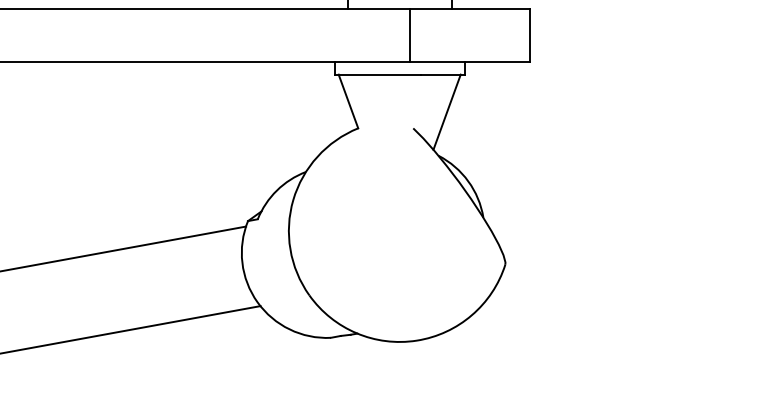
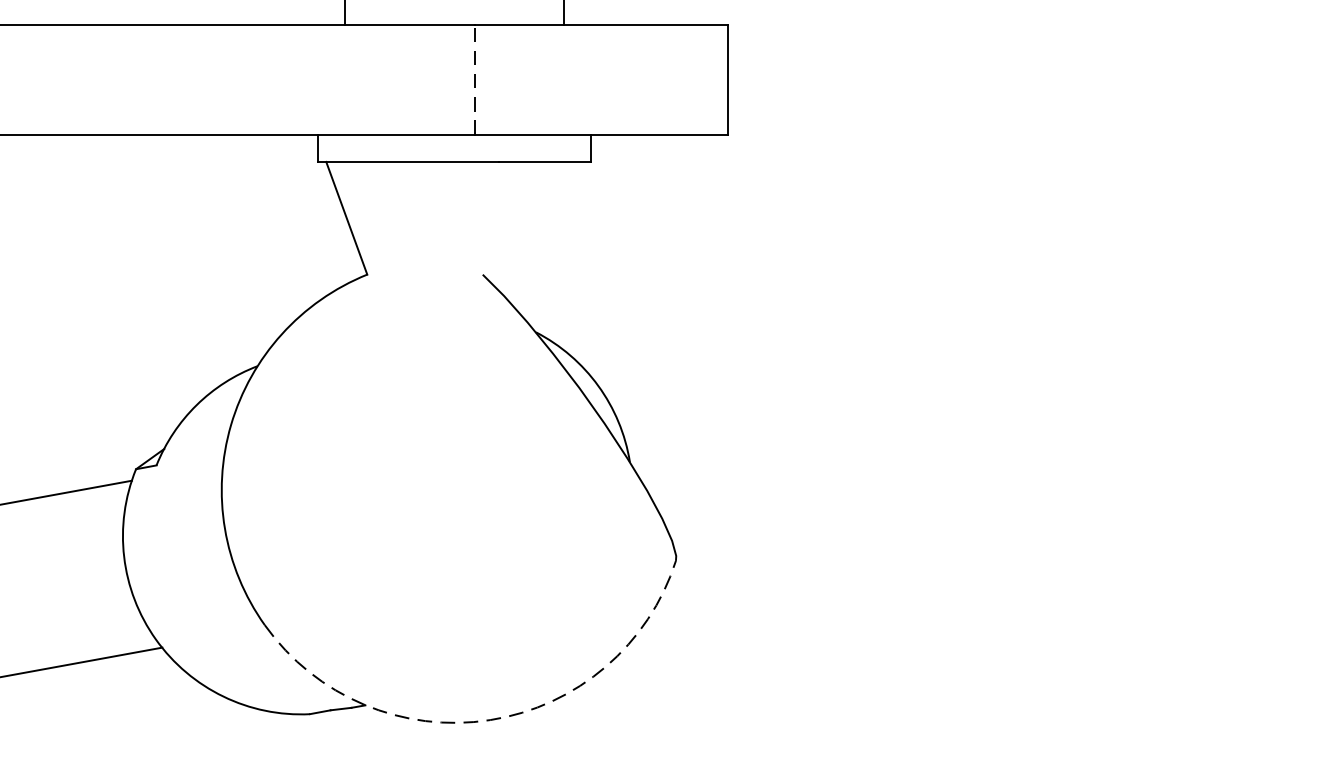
line: (409, 35) -> (474, 79), solid -> dashed
line: (446, 111) -> (552, 239), removed
arc: (416, 340) -> (489, 719), solid -> dashed

